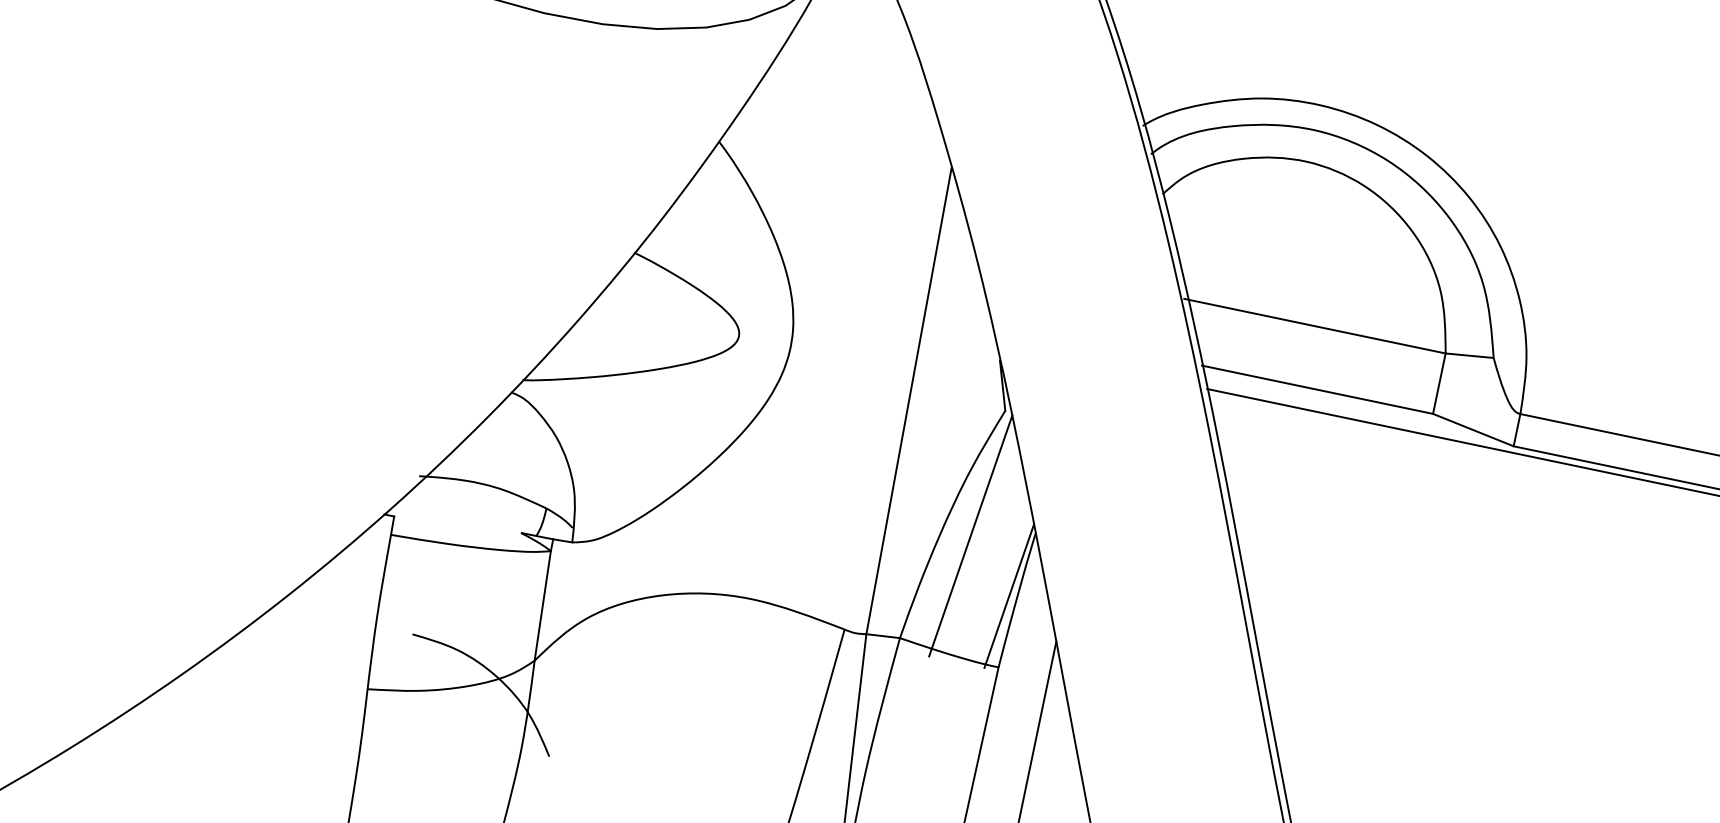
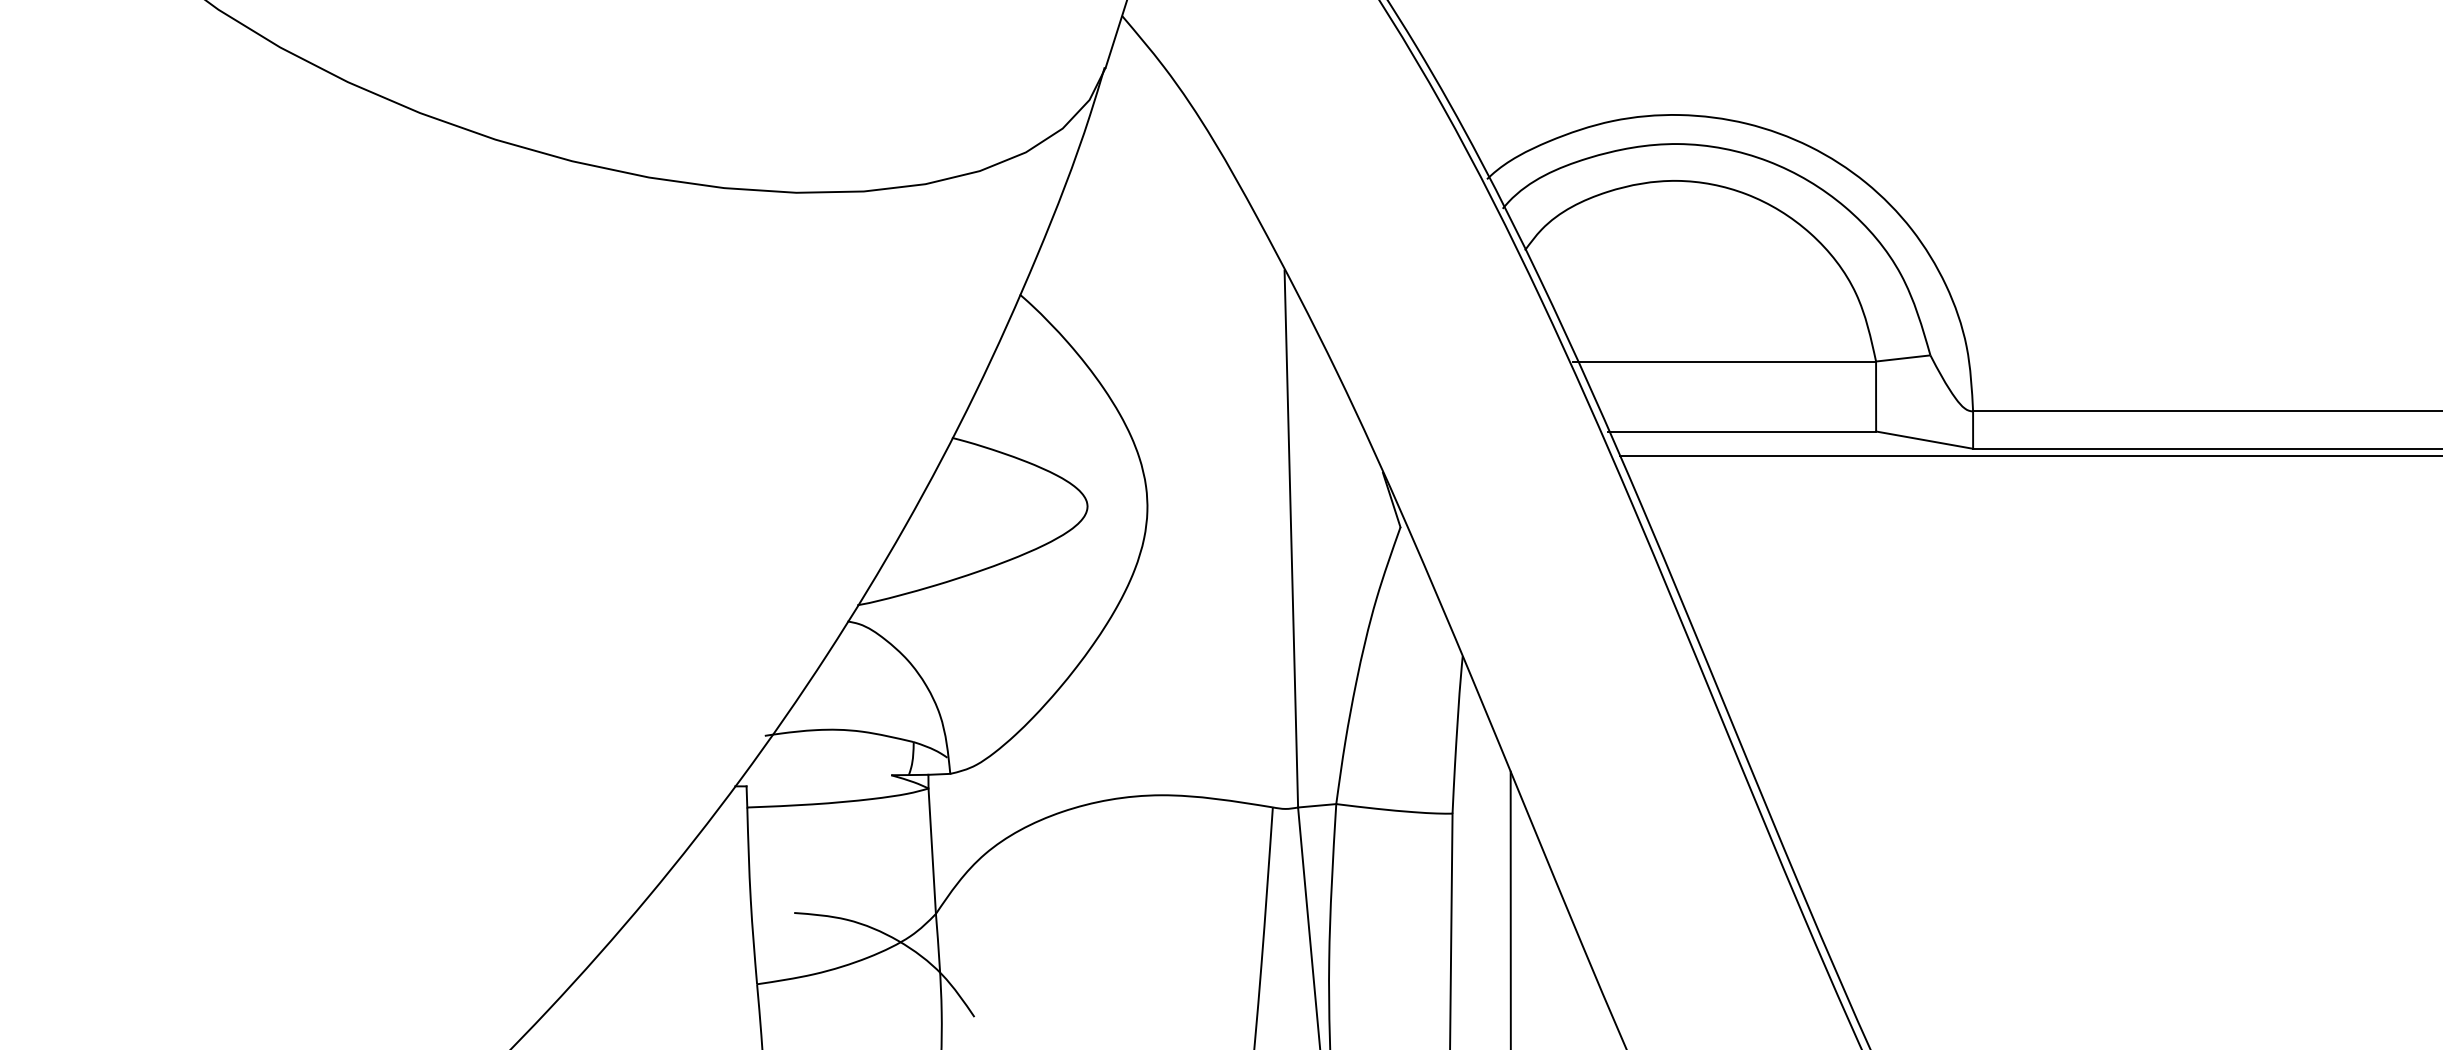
line: (970, 535) -> (1390, 673), removed
line: (1009, 595) -> (1447, 731), removed

